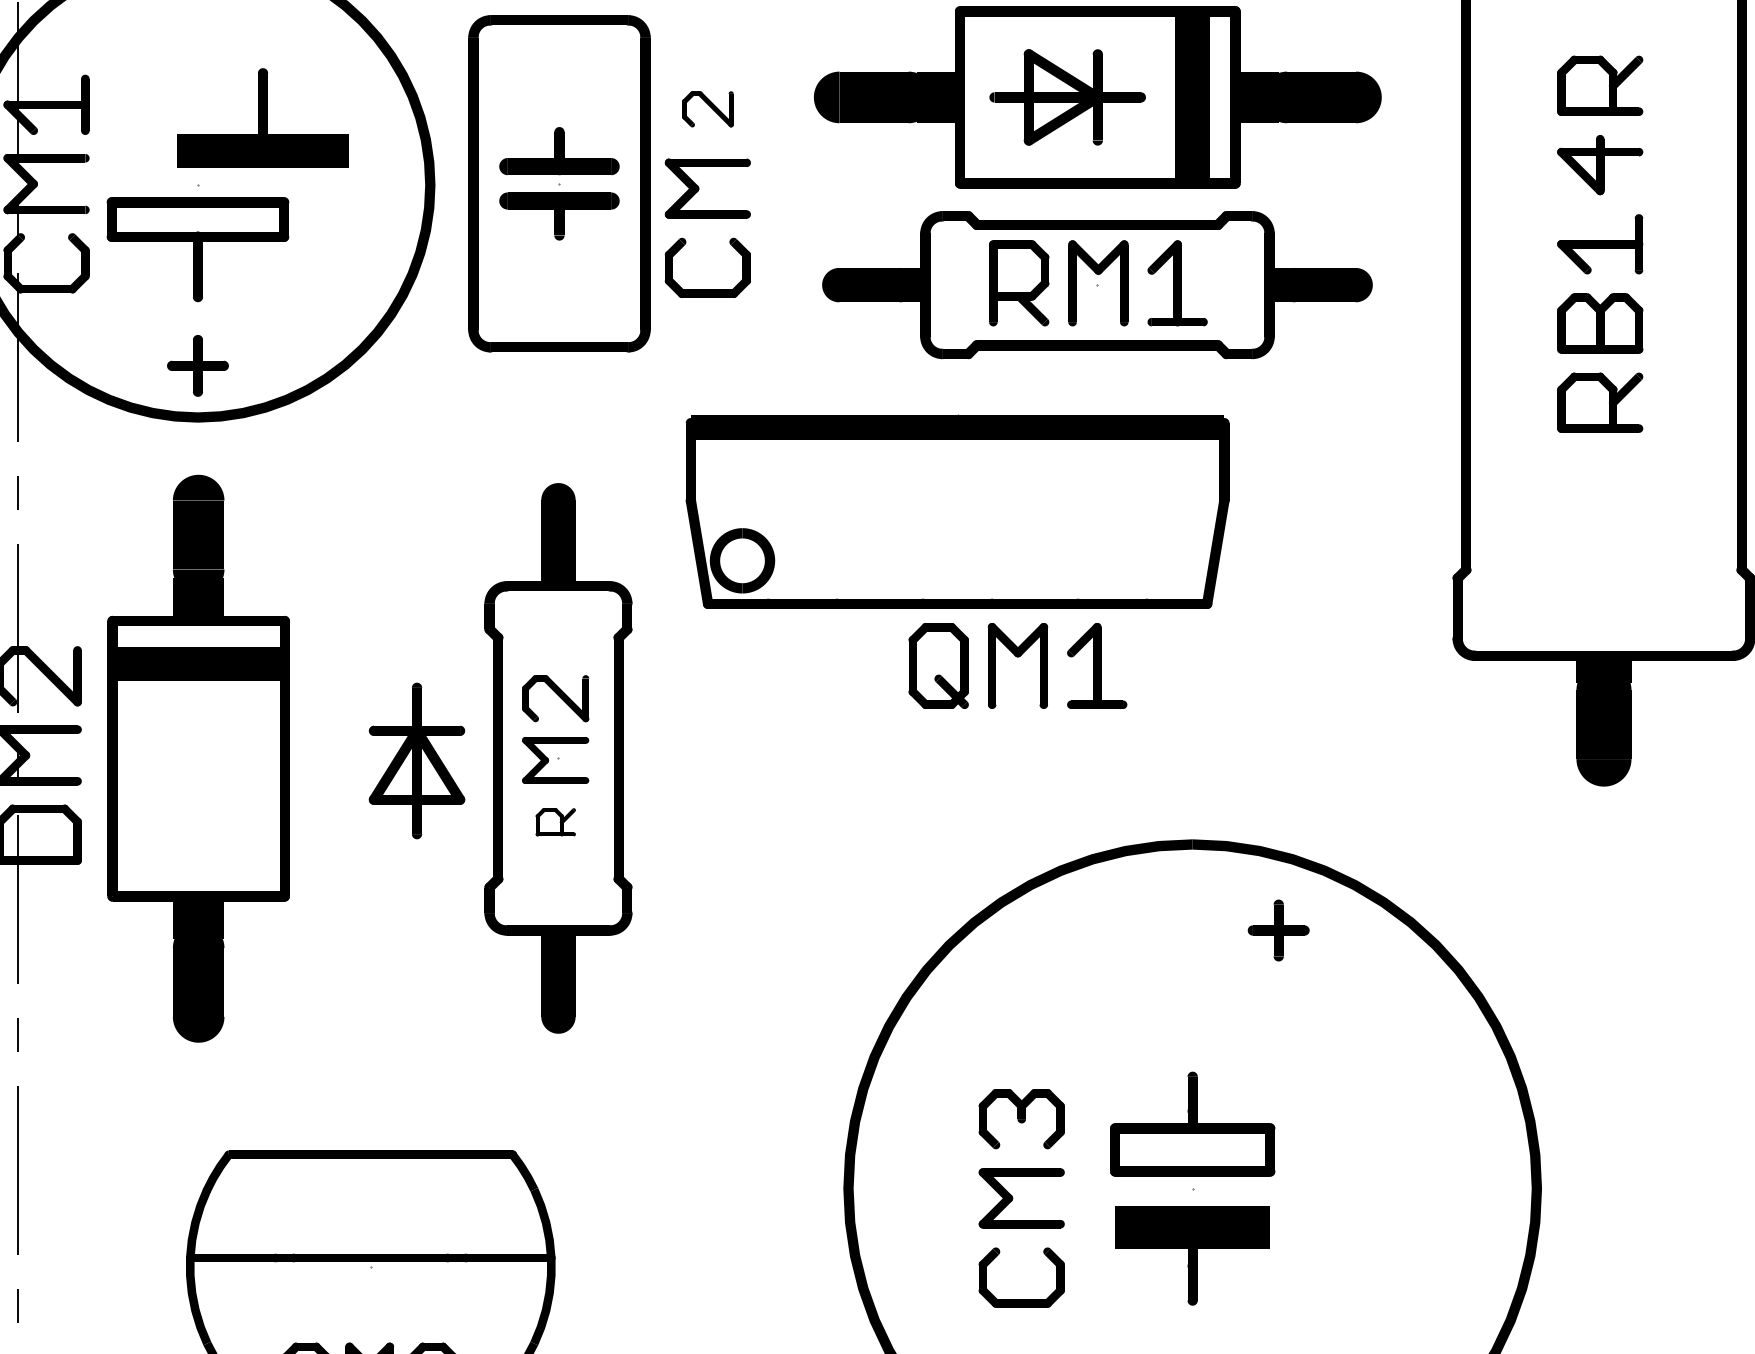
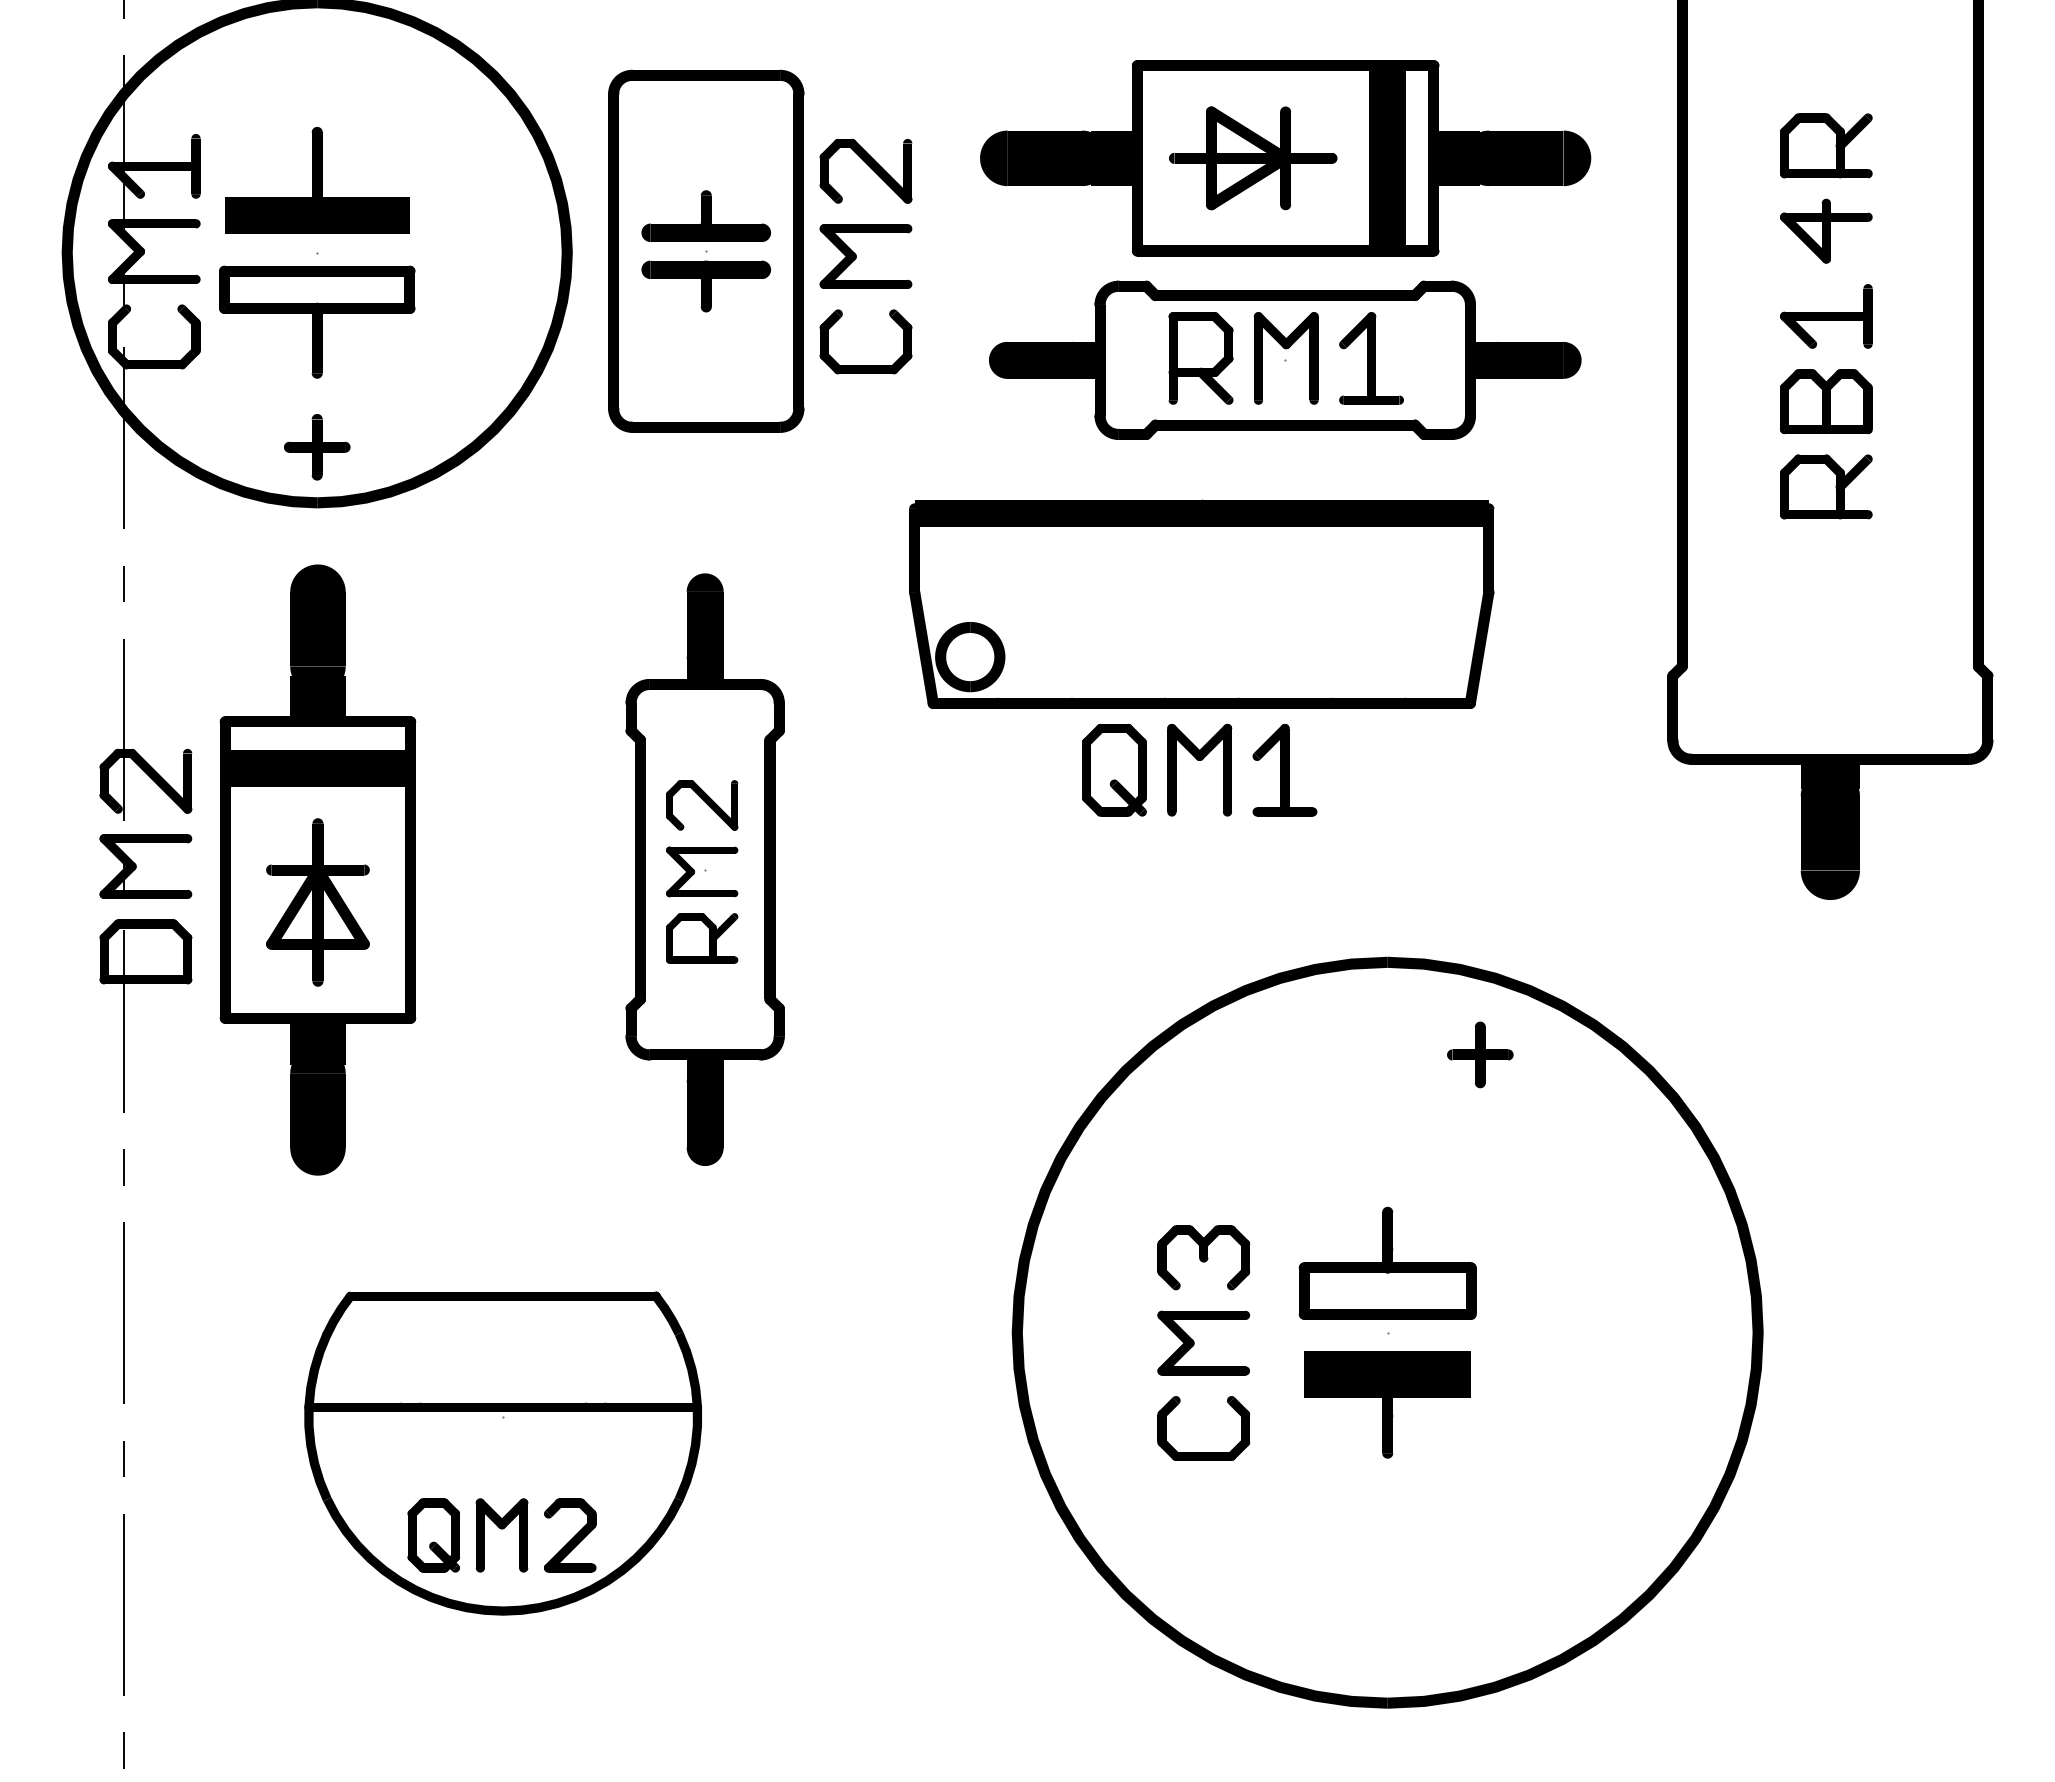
part: (707, 108) -> (865, 170), size x1.67
part: (263, 117) -> (317, 179), moved
part: (957, 511) -> (1201, 603), moved
part: (416, 761) -> (317, 902), moved
part: (555, 822) -> (702, 938), size x1.67

